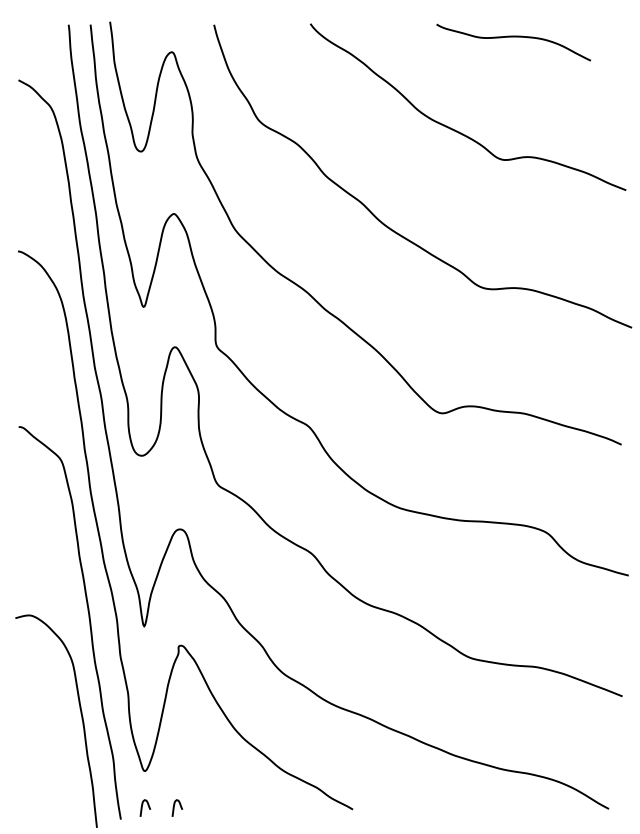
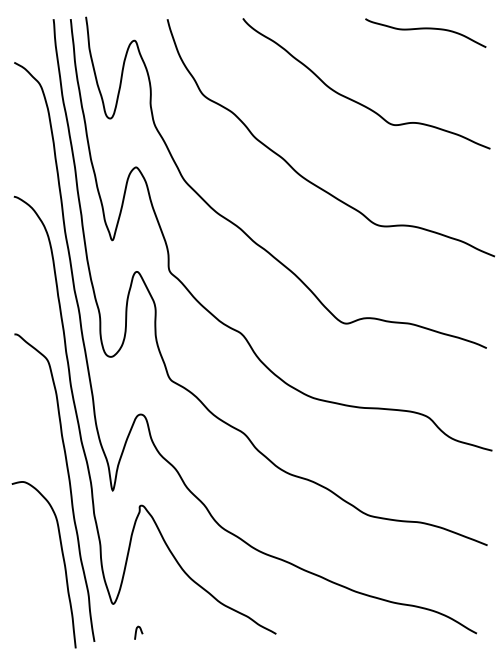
curve: (513, 37) -> (425, 29), moved
curve: (147, 805) -> (115, 630), removed

